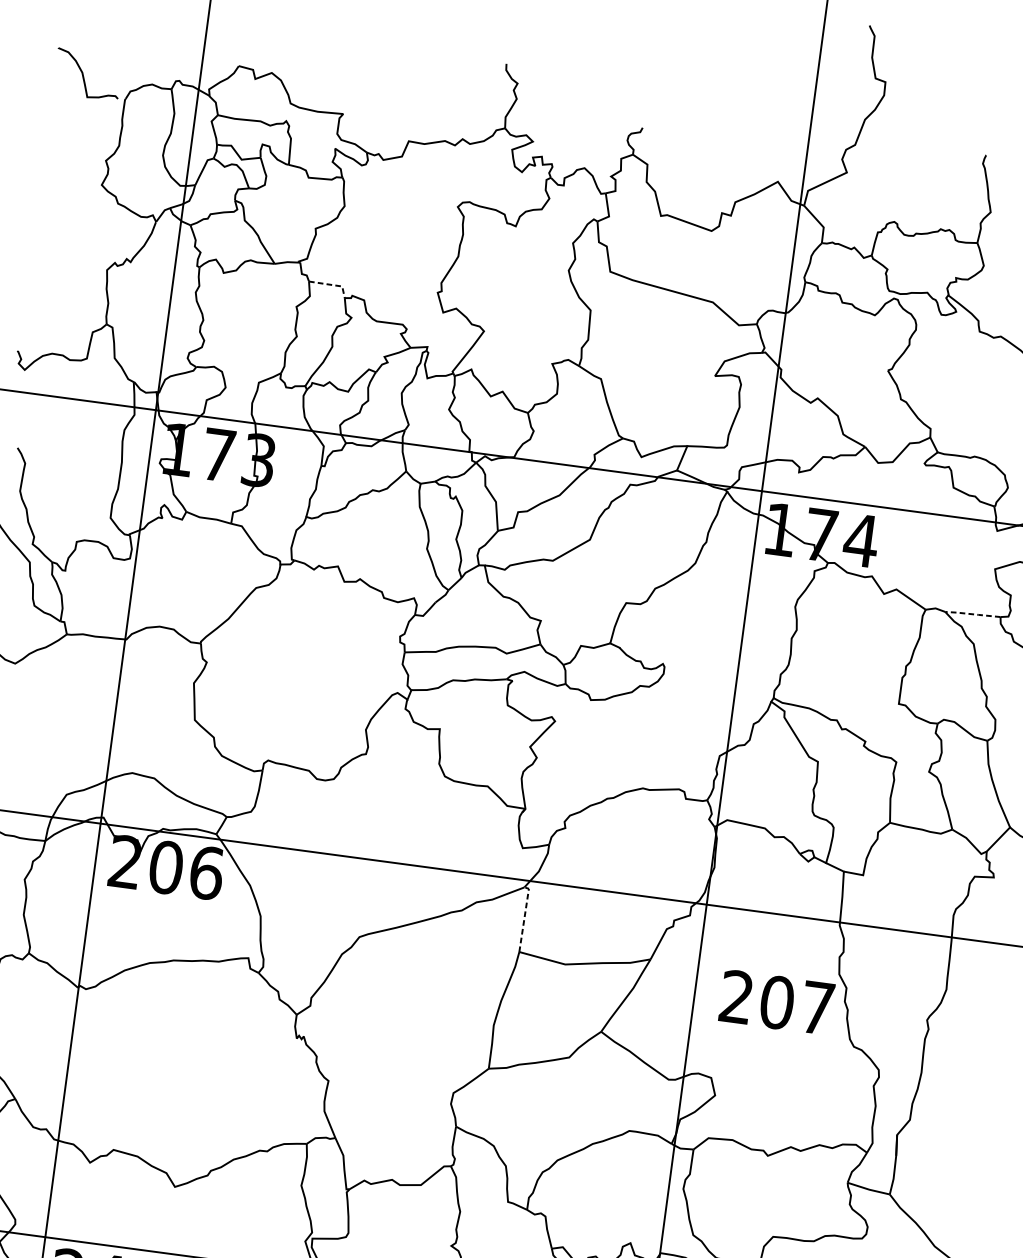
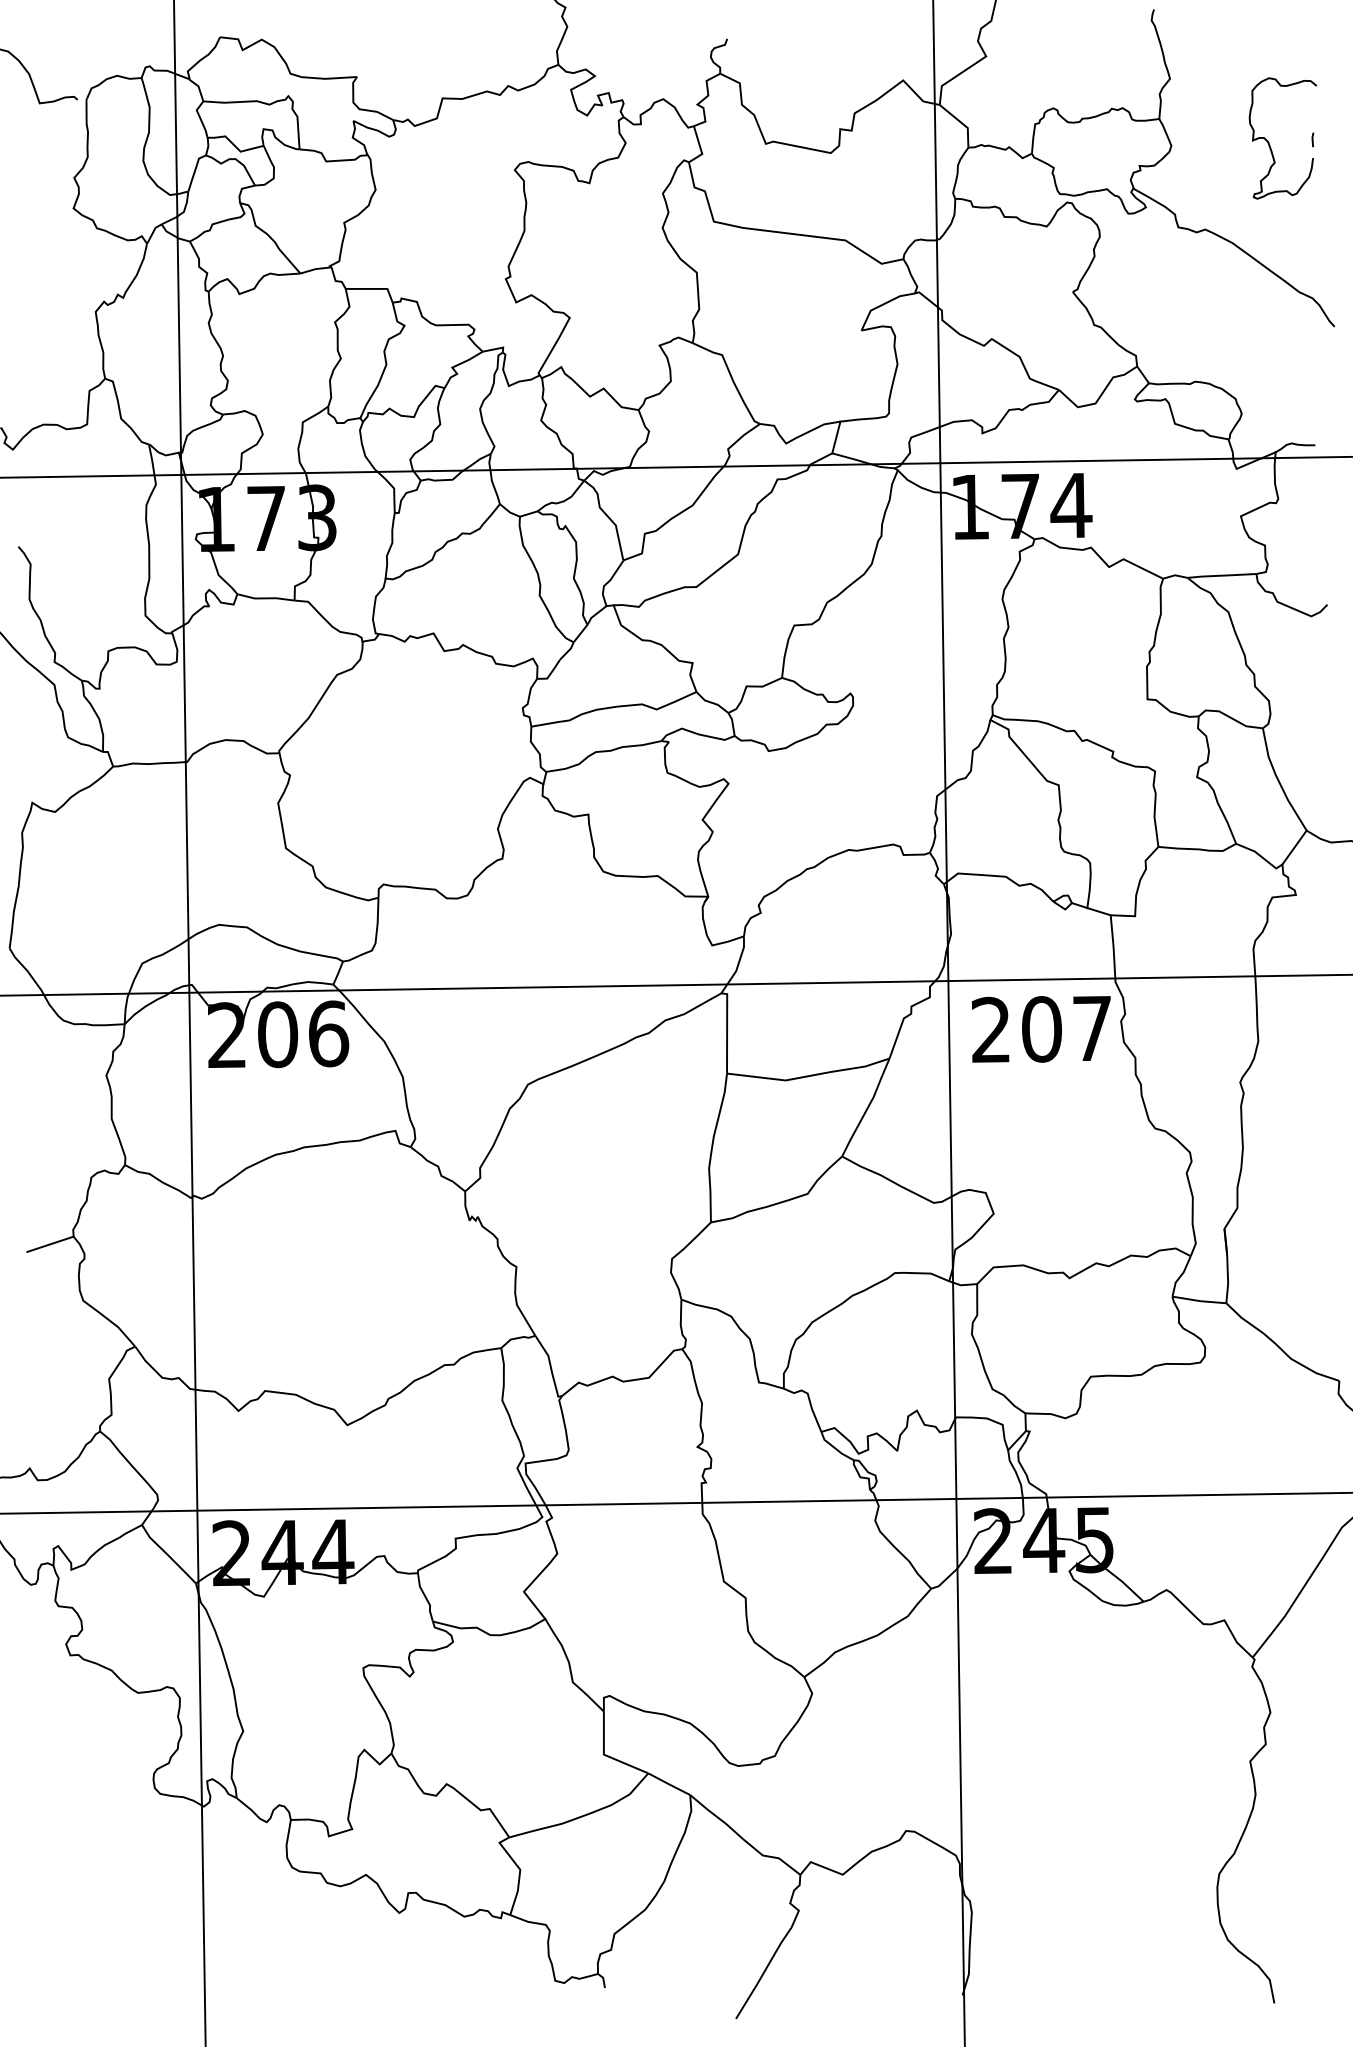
line: (331, 284) -> (374, 288), dashed -> solid
line: (972, 614) -> (1221, 575), dashed -> solid
line: (524, 916) -> (727, 1029), dashed -> solid
text: (776, 1002) -> (1040, 1029), moved

